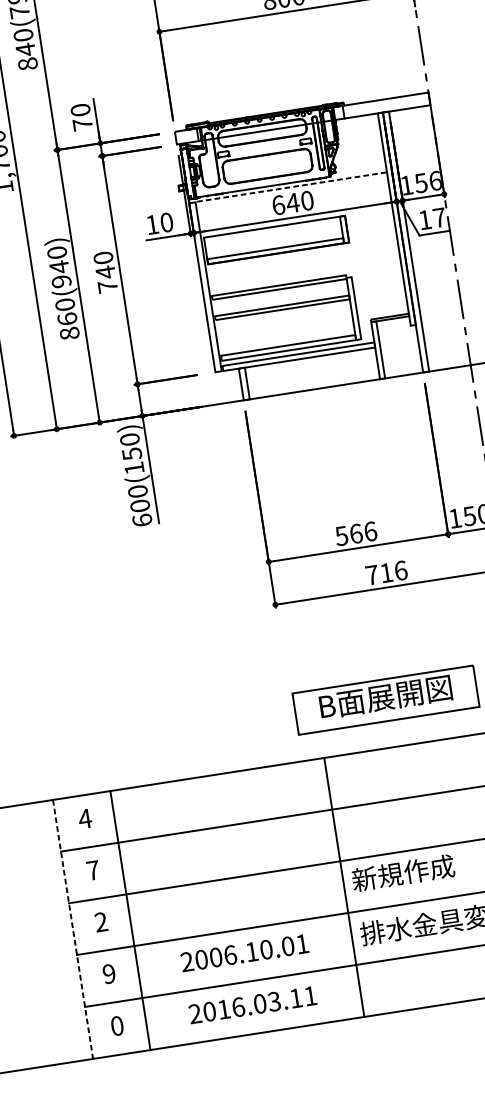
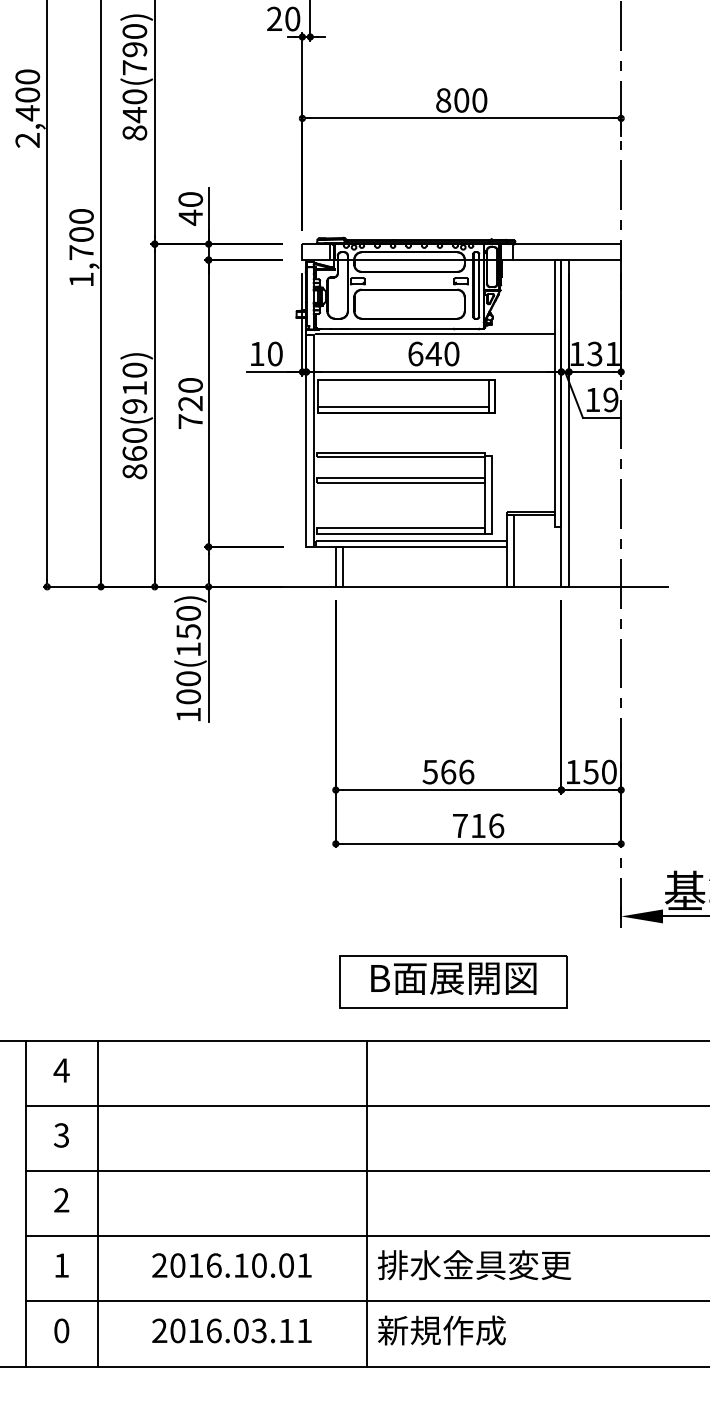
text: (82, 124) -> (190, 217), 70 -> 40
text: (427, 181) -> (603, 353), 156 -> 131
line: (292, 187) -> (436, 334), dashed -> solid
text: (439, 217) -> (610, 399), 17 -> 19
text: (59, 267) -> (134, 388), 860(940) -> 860(910)
text: (105, 272) -> (190, 403), 740 -> 720
text: (142, 520) -> (188, 714), 600(150) -> 100(150)
text: (93, 870) -> (61, 1135), 7 -> 3
text: (402, 873) -> (441, 1330), moved
line: (72, 929) -> (25, 1203), dashed -> solid
text: (215, 957) -> (195, 1265), 2006.10.01 -> 2016.10.01
text: (109, 974) -> (61, 1265), 9 -> 1

